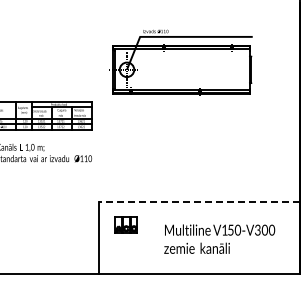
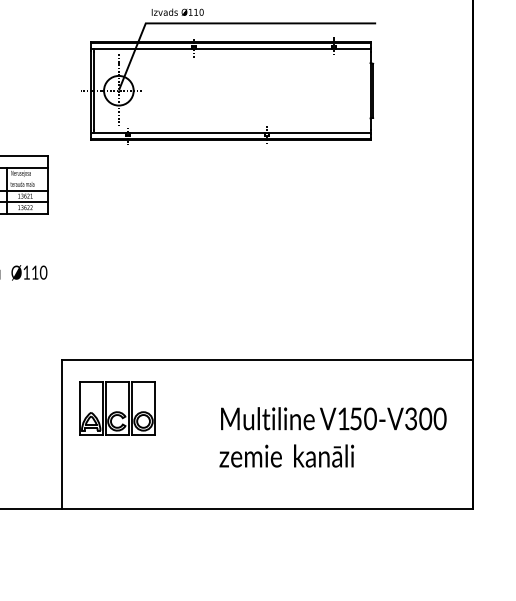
line: (199, 201) -> (267, 360), dashed -> solid
part: (126, 224) -> (117, 407), size x1.67
text: (219, 238) -> (332, 435), moved

